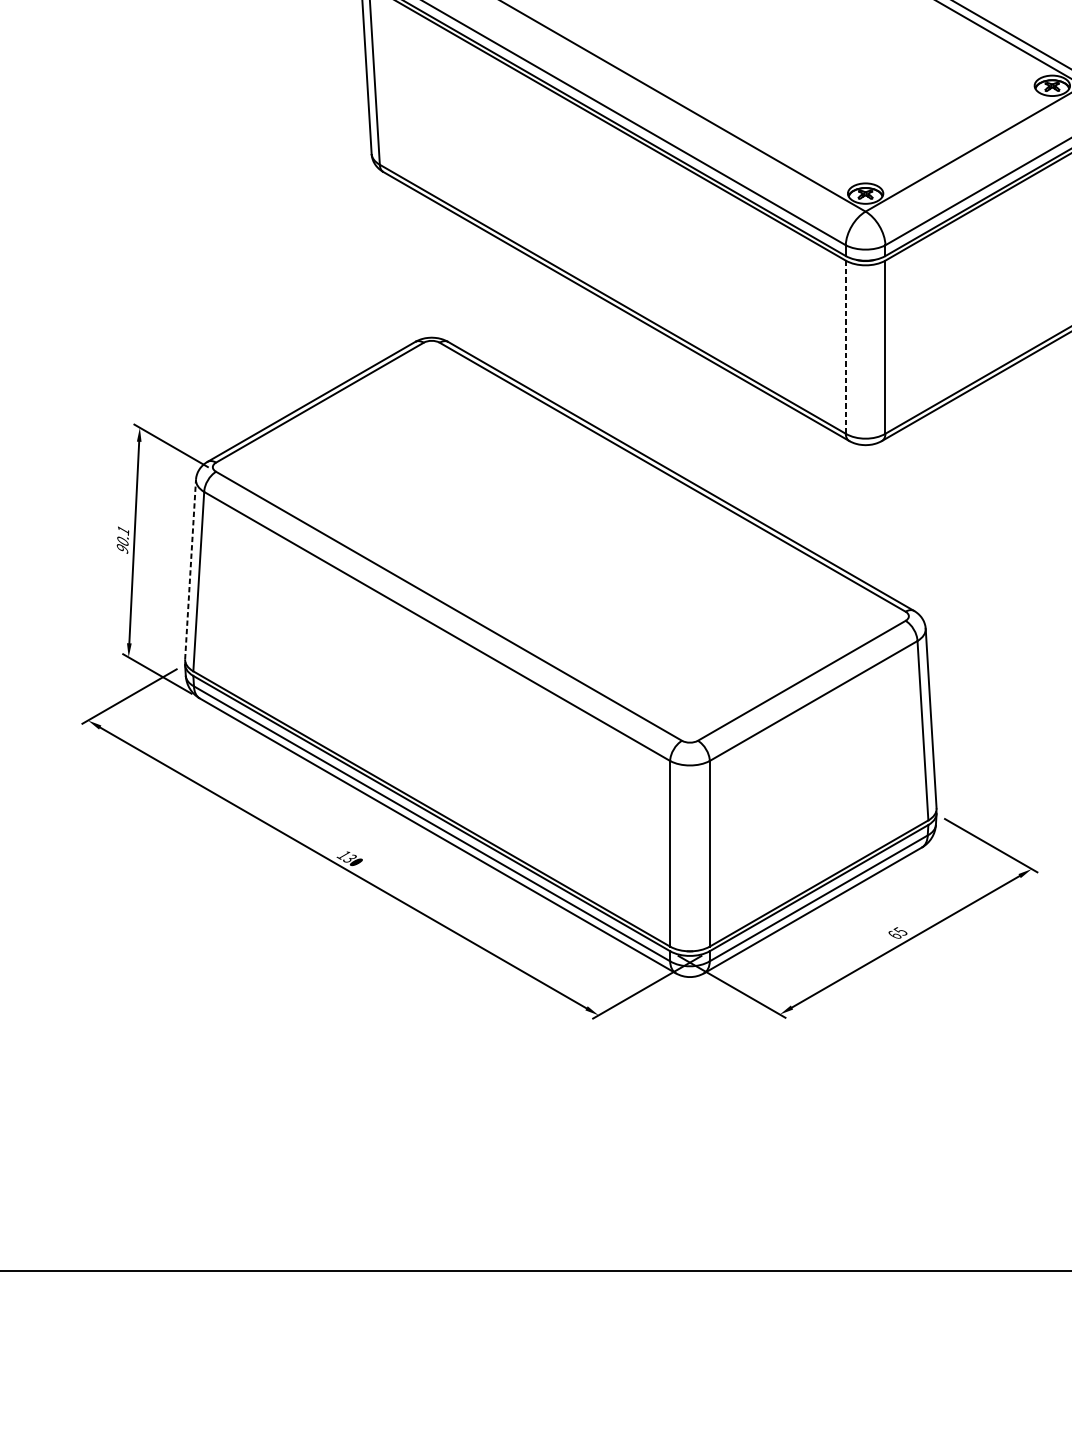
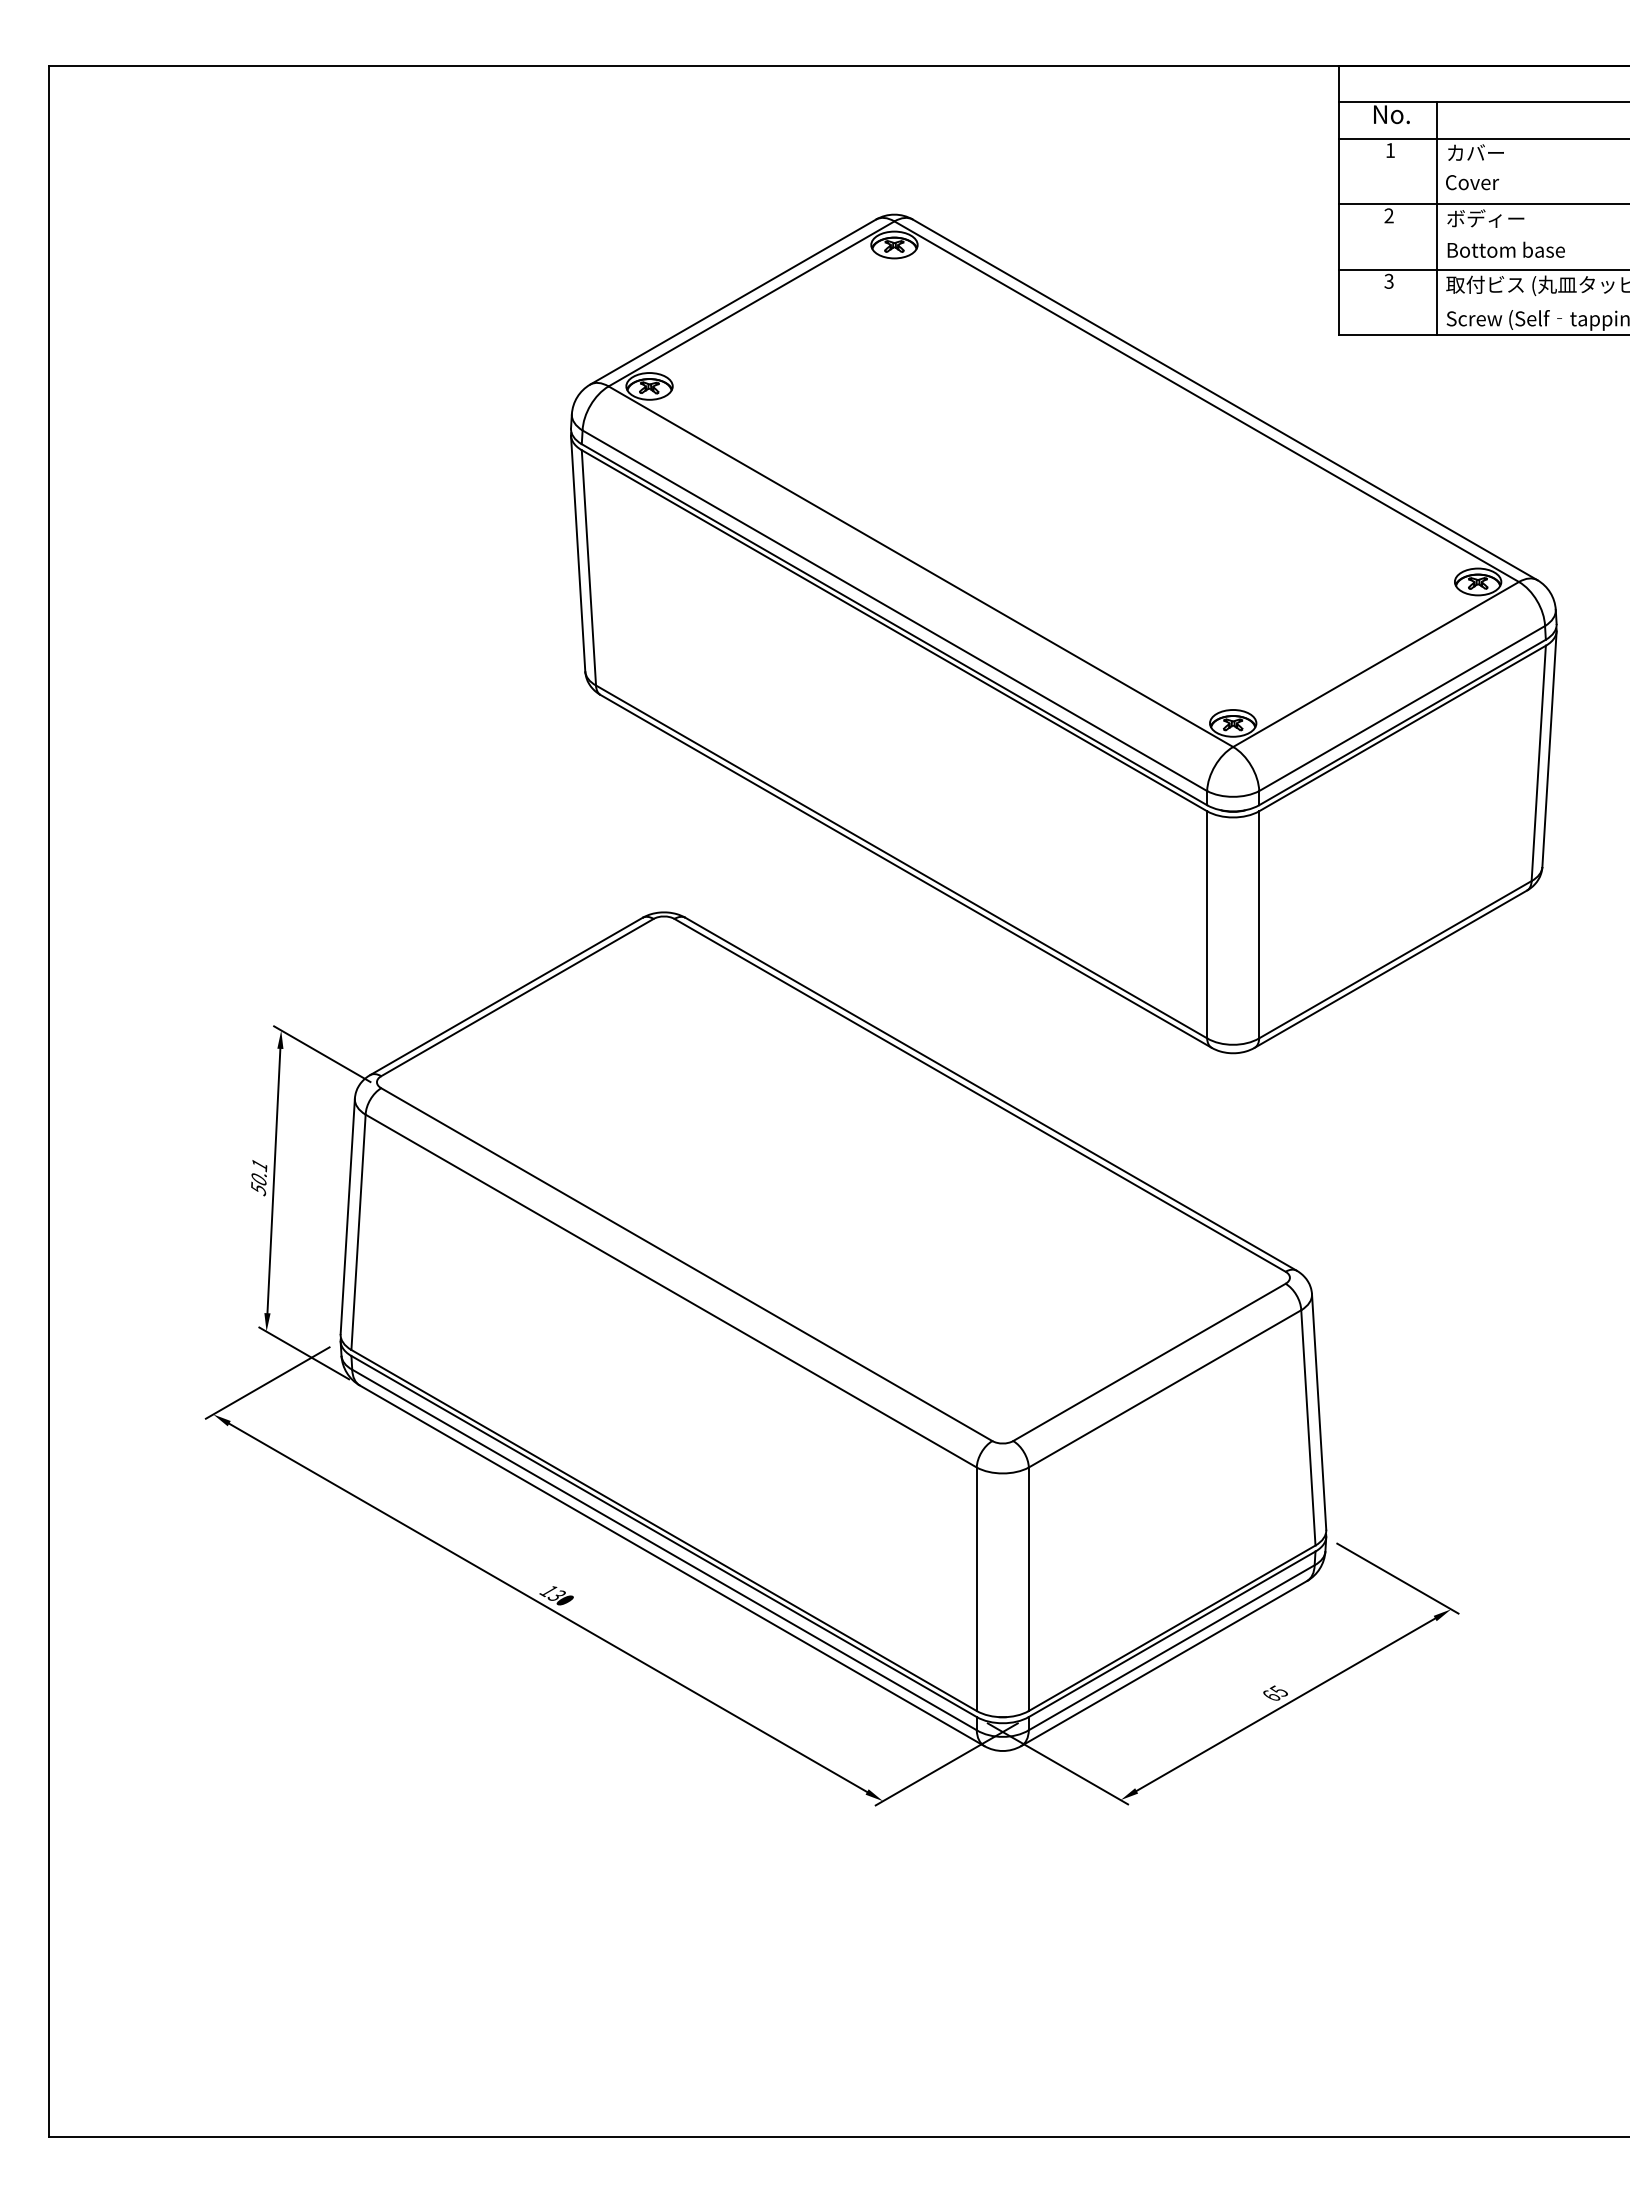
line: (846, 346) -> (1207, 924), dashed -> solid
text: (122, 548) -> (258, 1188), 90.1 -> 50.1
line: (190, 569) -> (347, 1216), dashed -> solid

